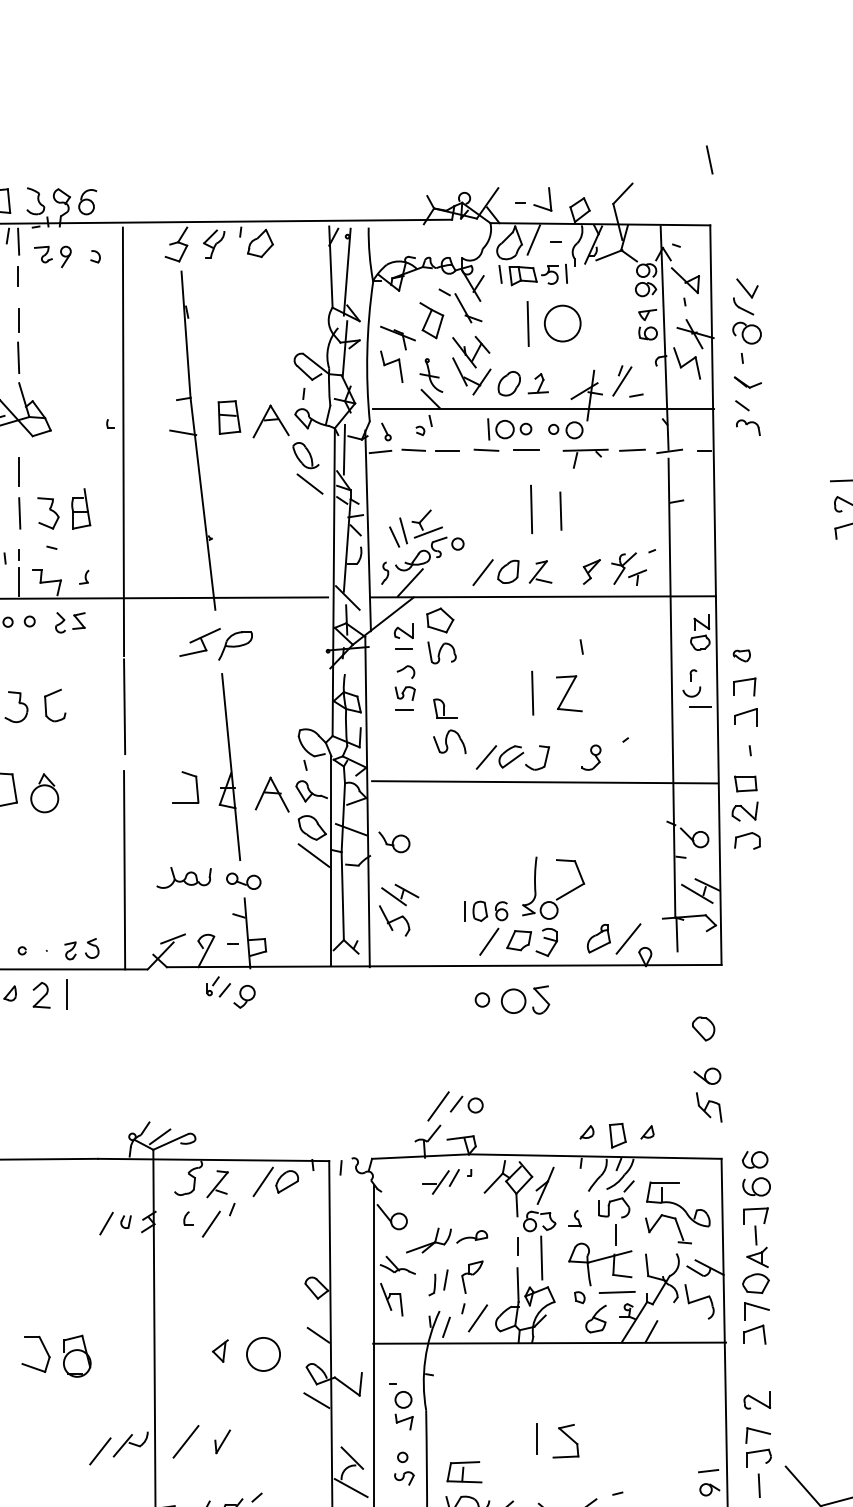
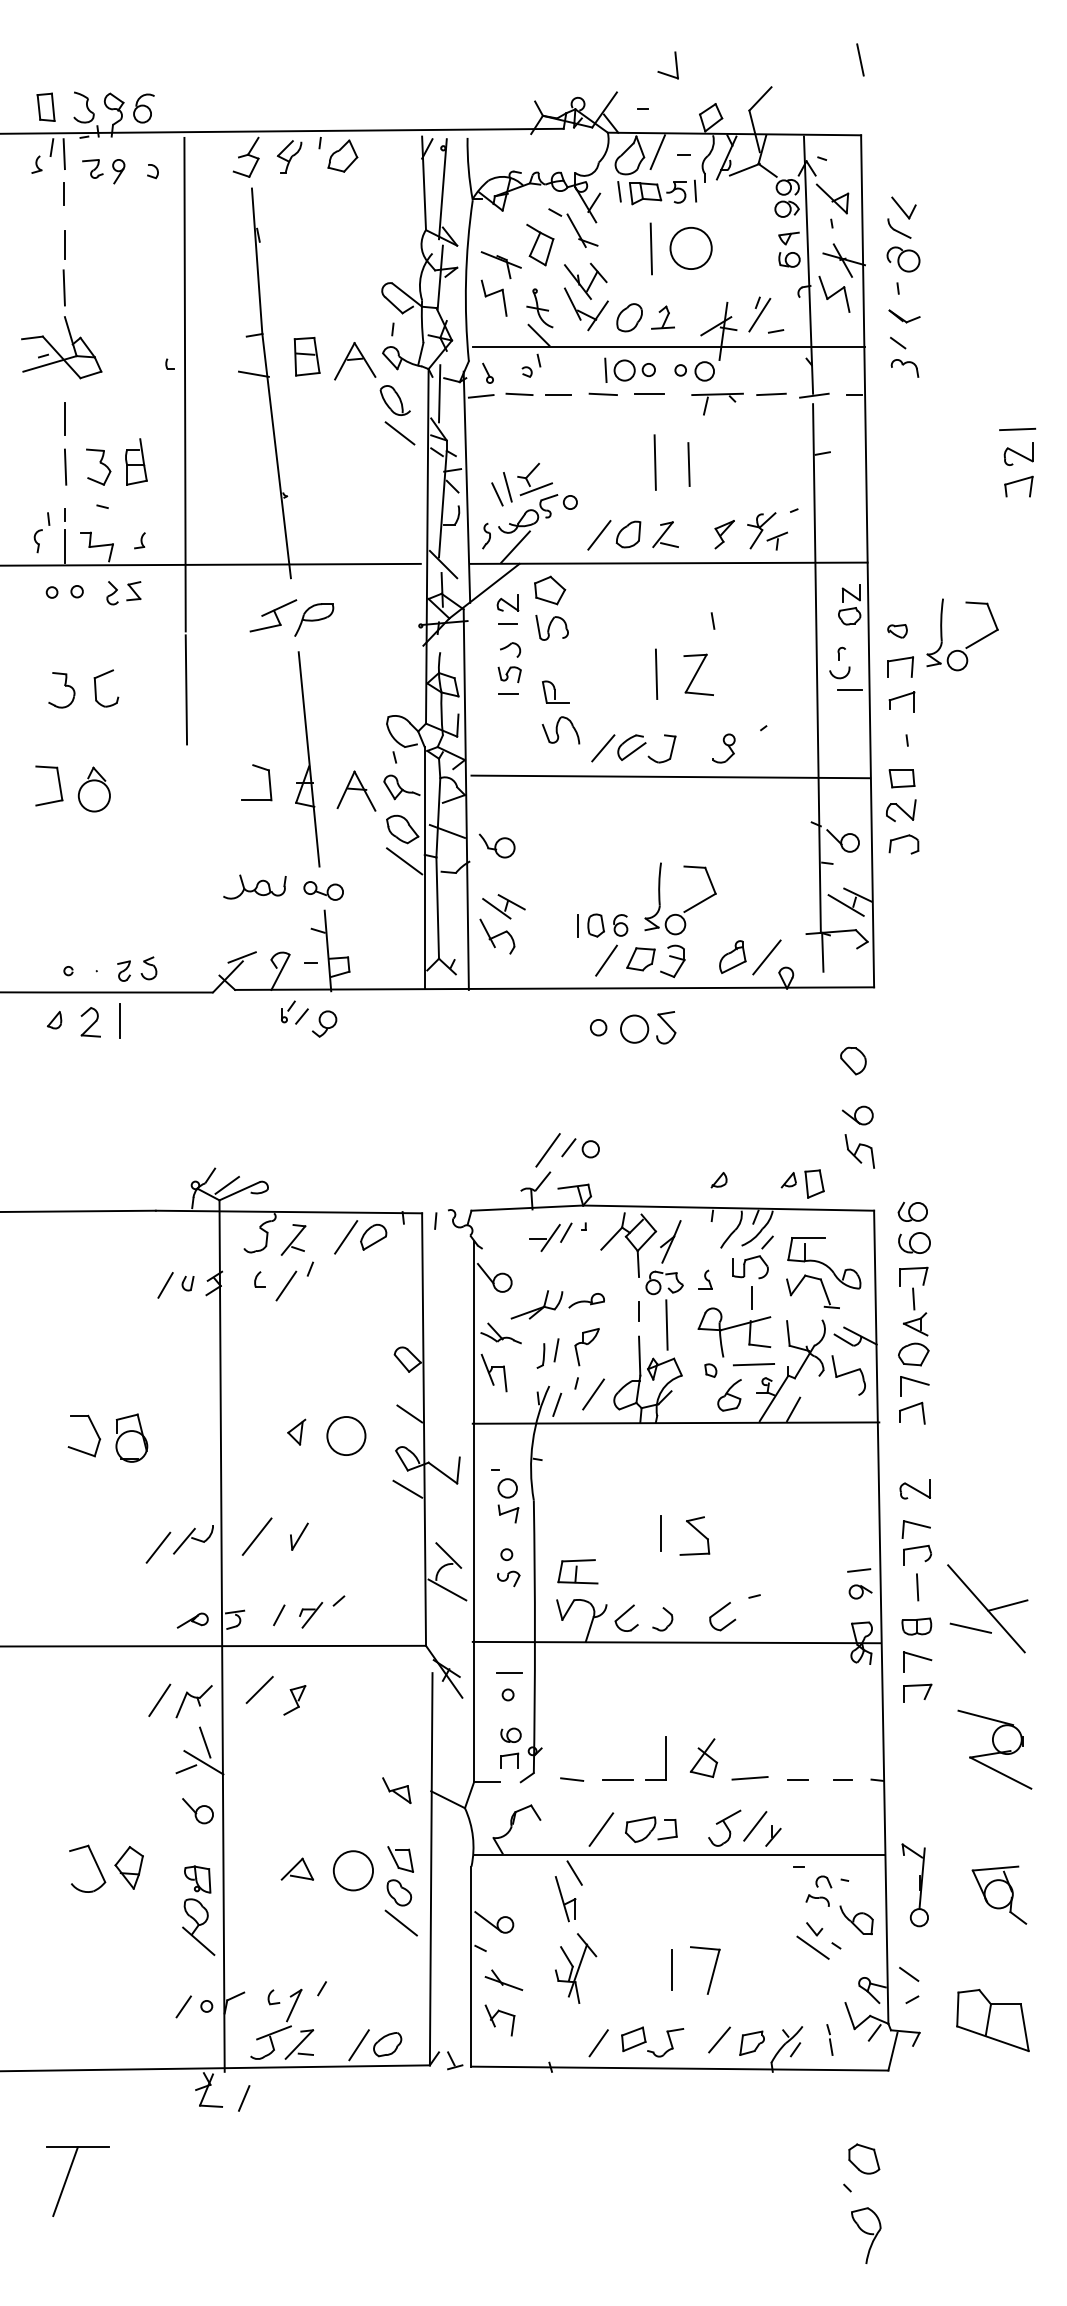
part: (549, 199) -> (675, 65), moved
part: (803, 668) -> (968, 645), added
line: (124, 869) -> (186, 877), removed
part: (617, 1135) -> (814, 1183), moved

